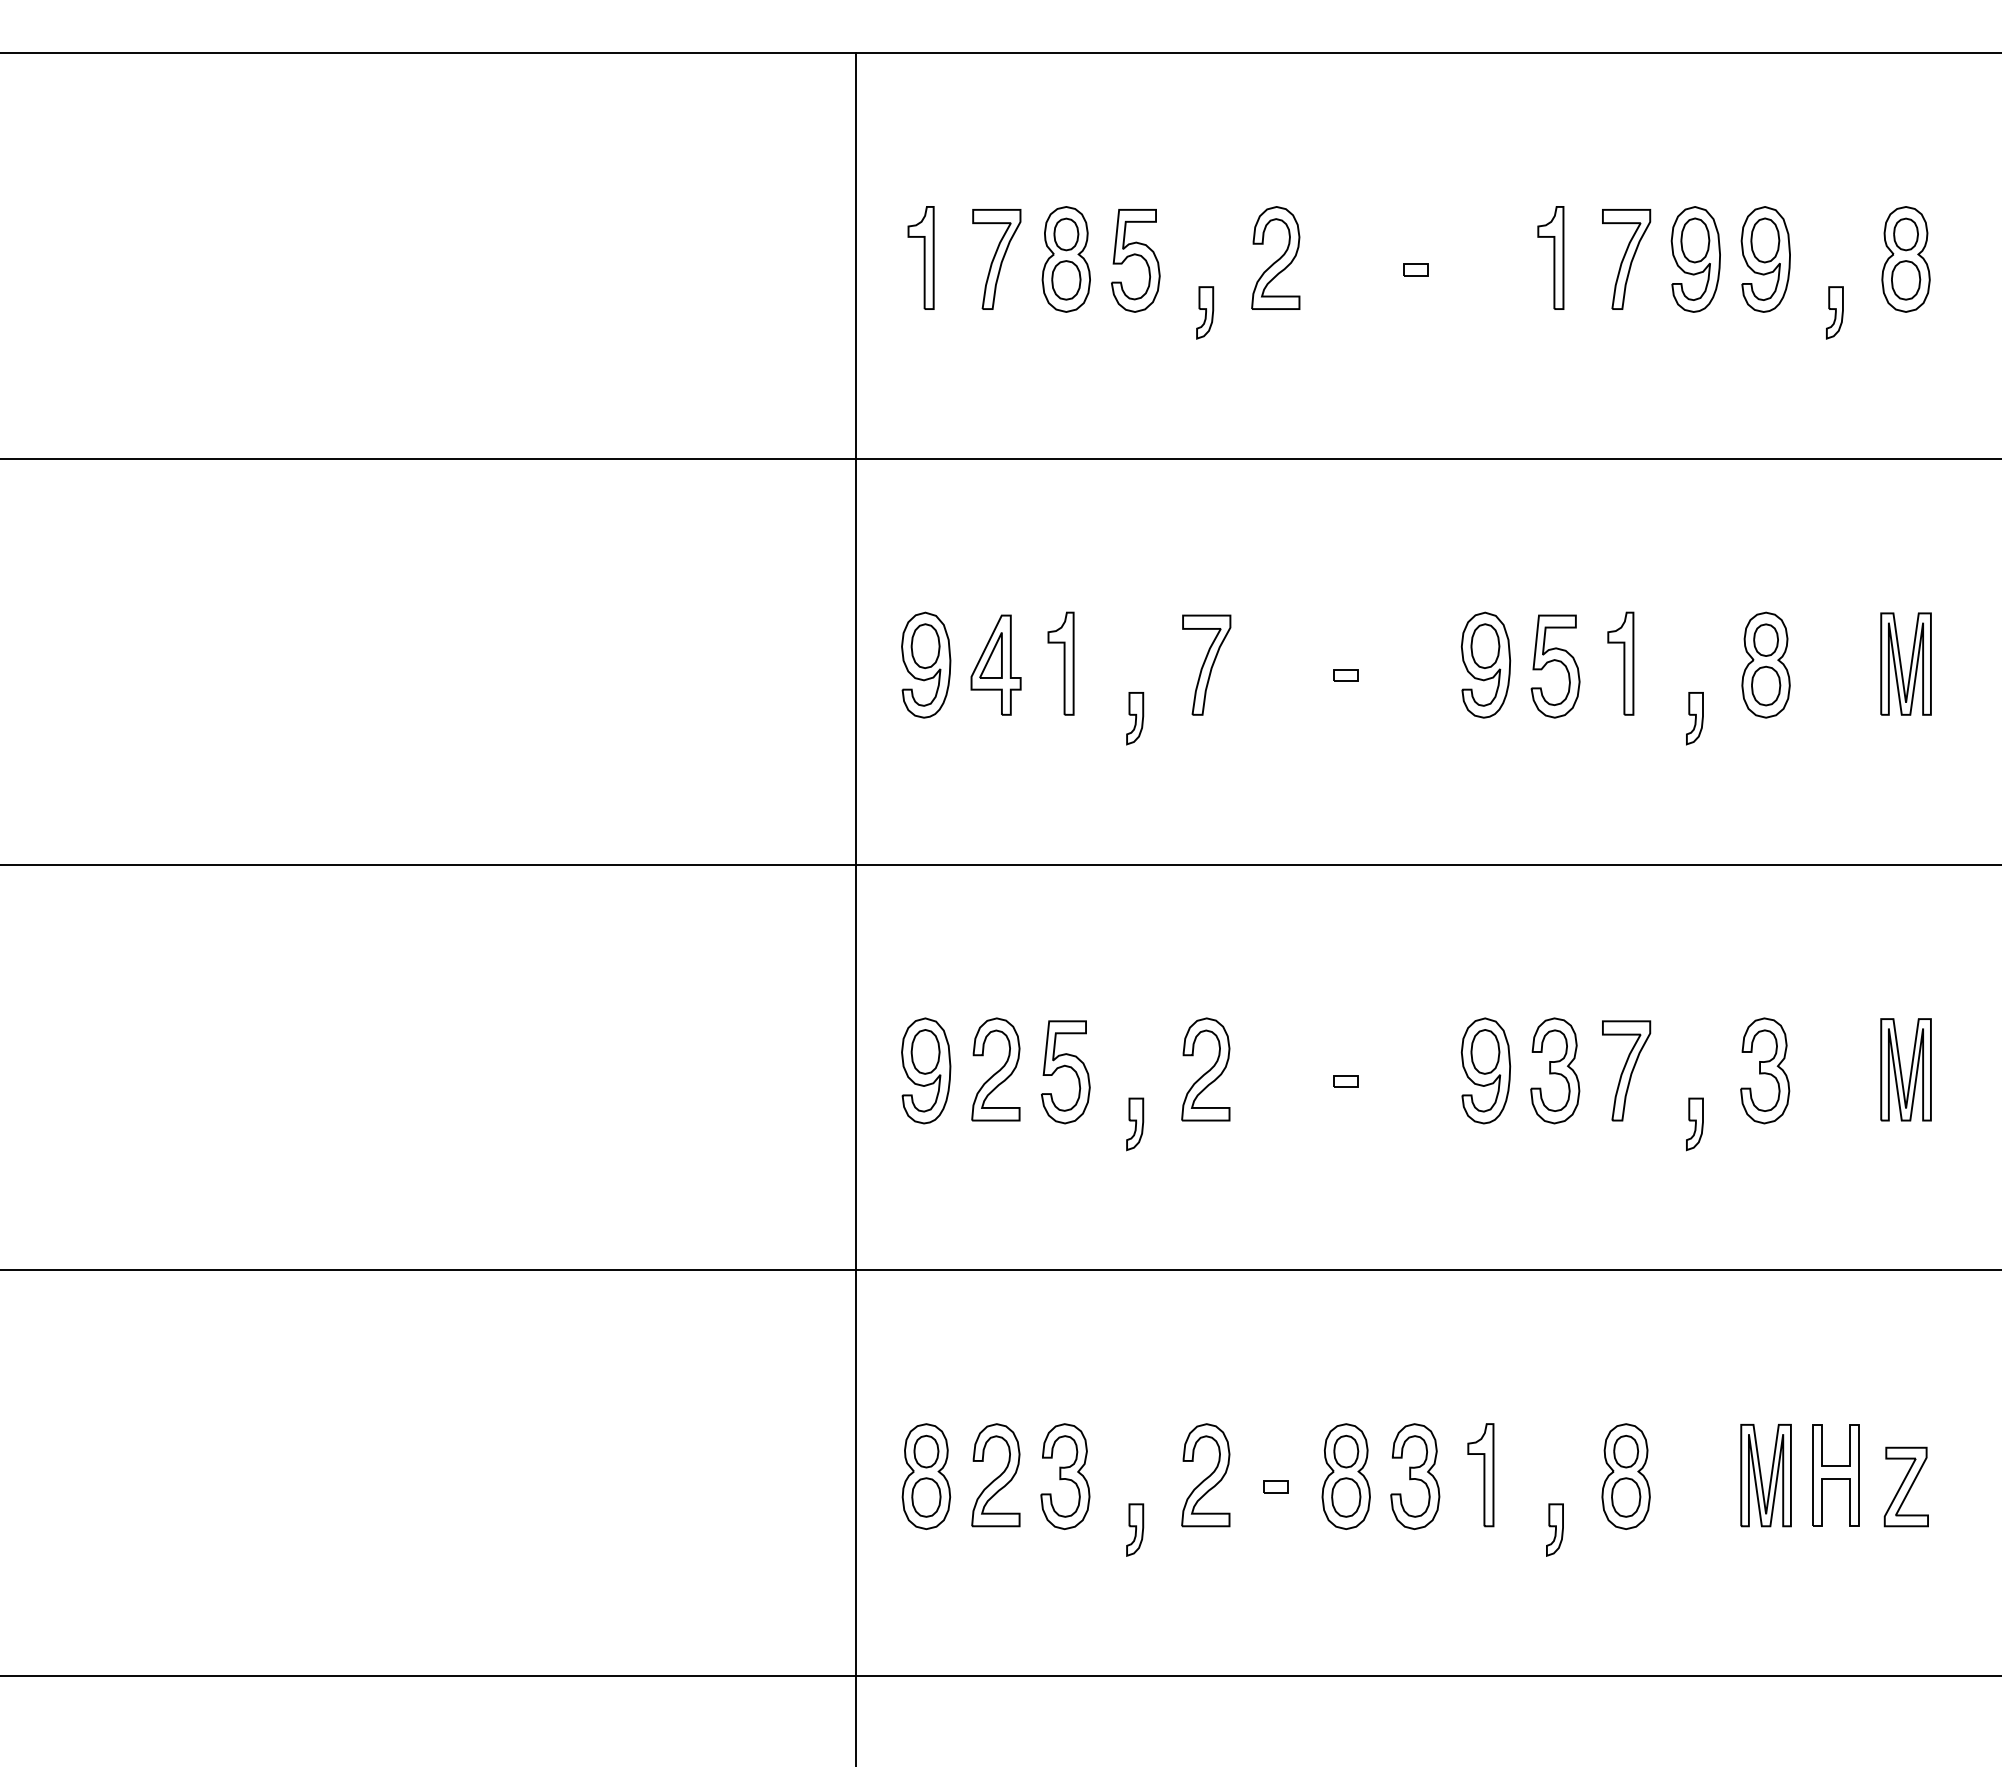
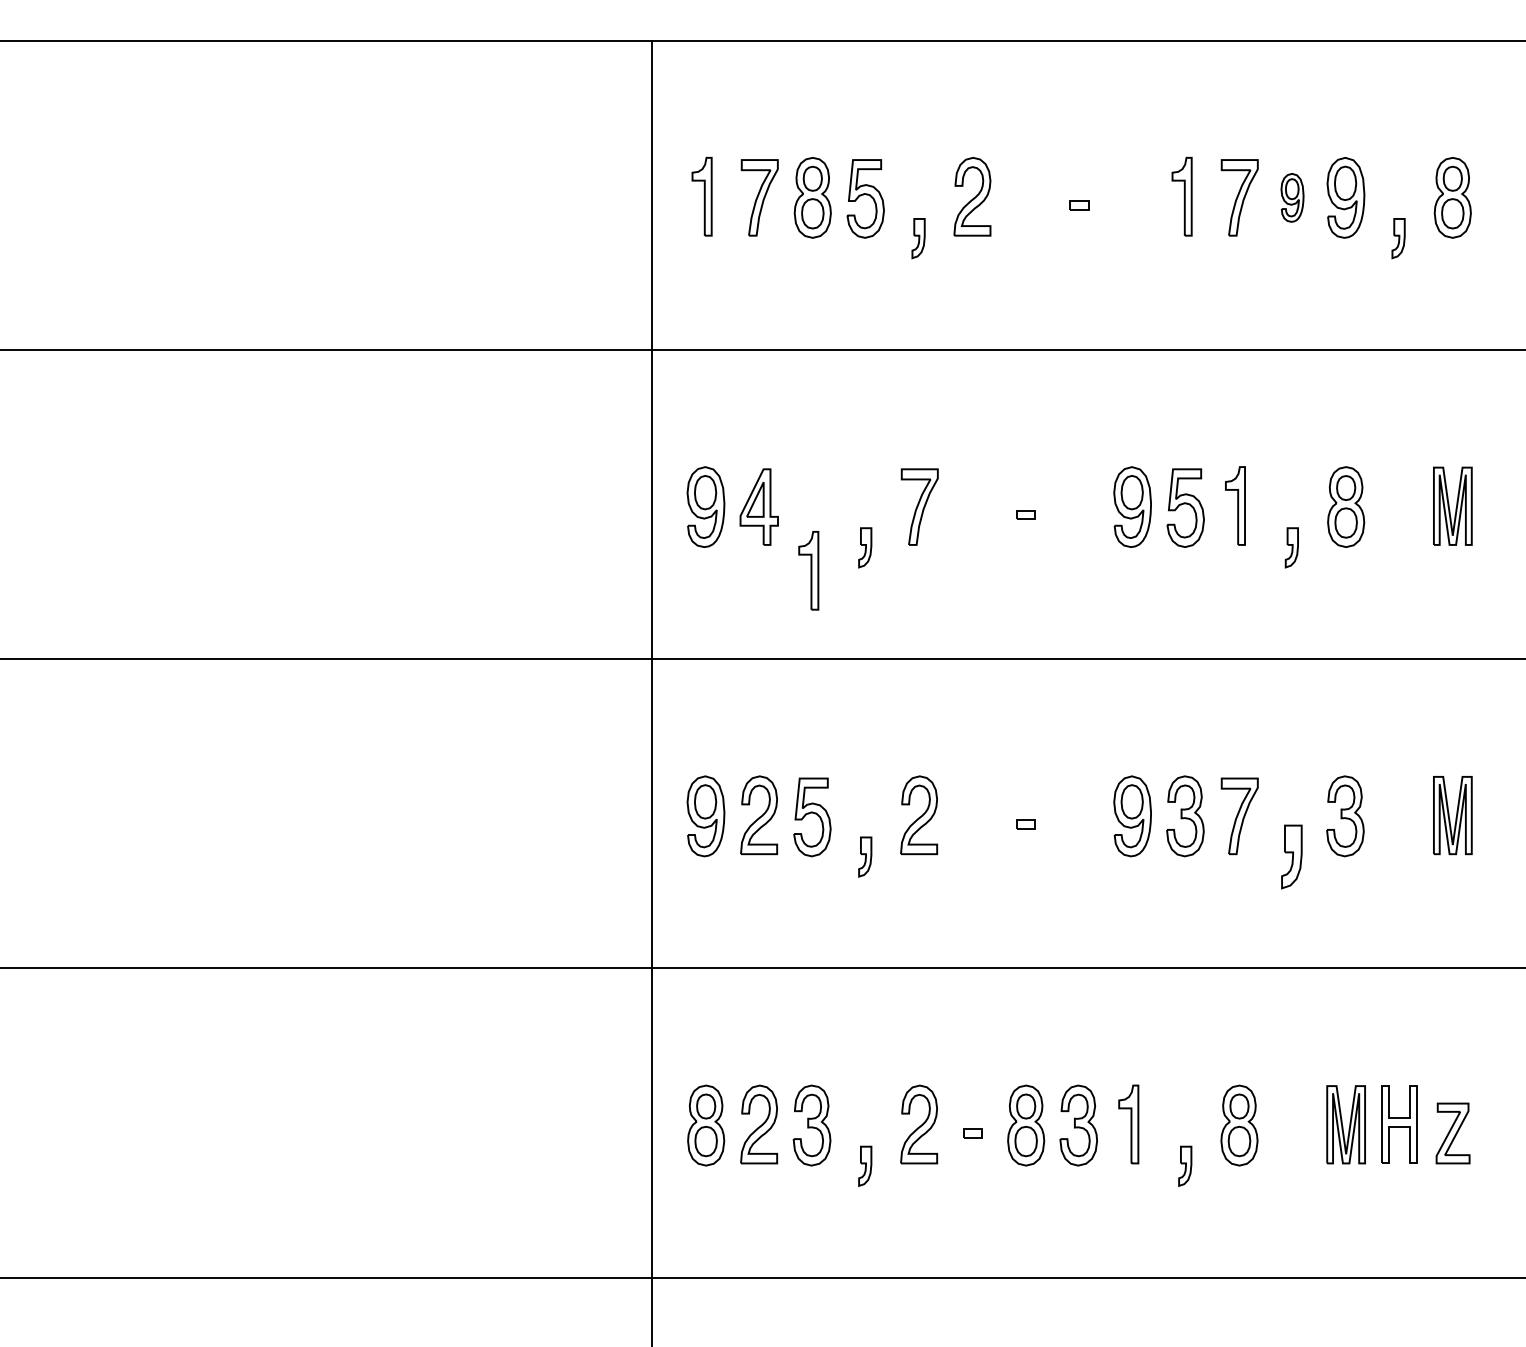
part: (1695, 259) -> (1292, 197), size x0.6
part: (1060, 663) -> (808, 570), moved
part: (1694, 1124) -> (1291, 857), size x1.6

